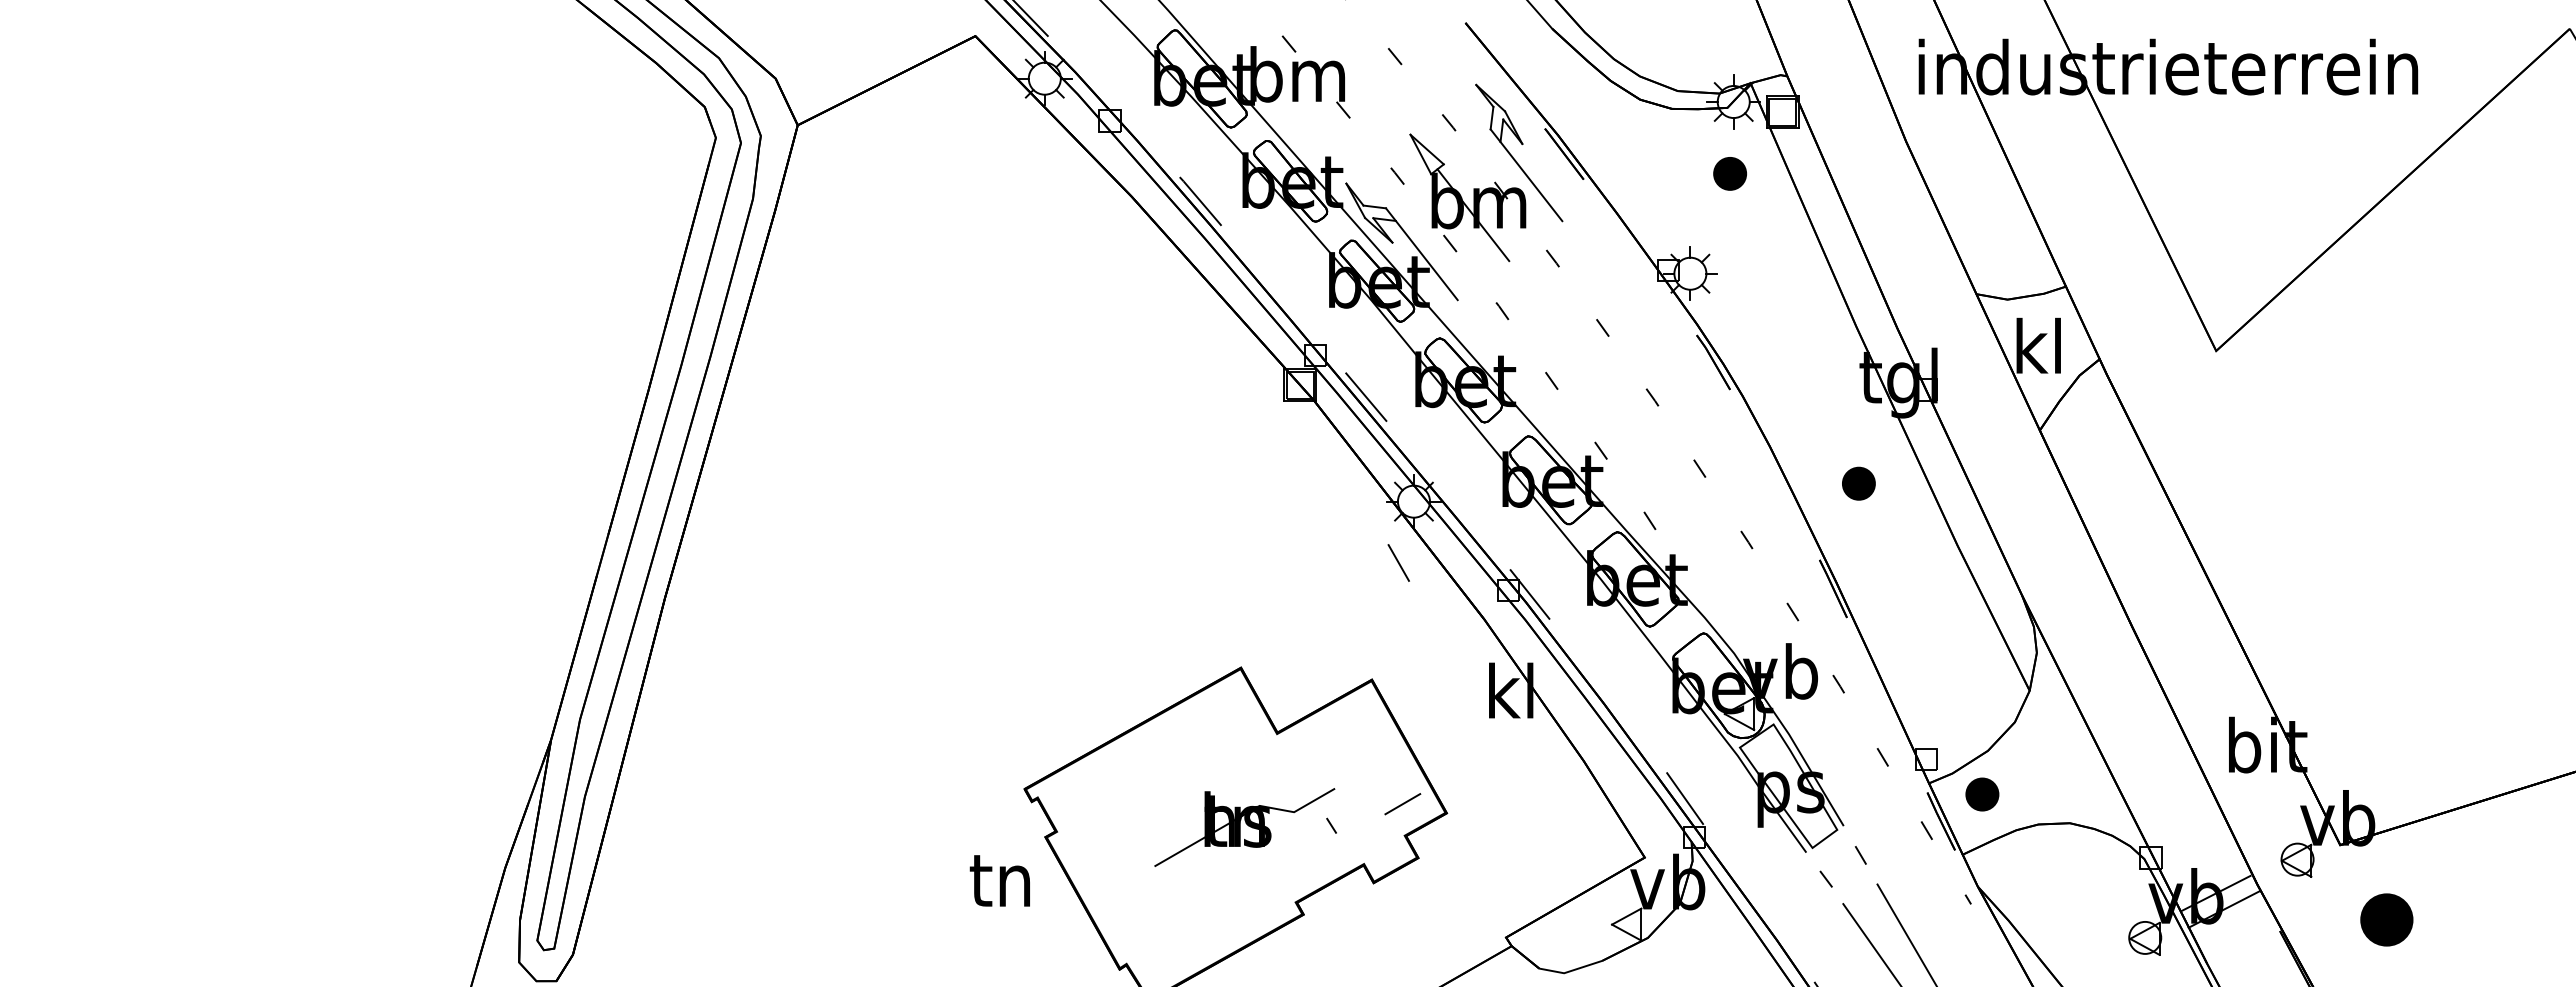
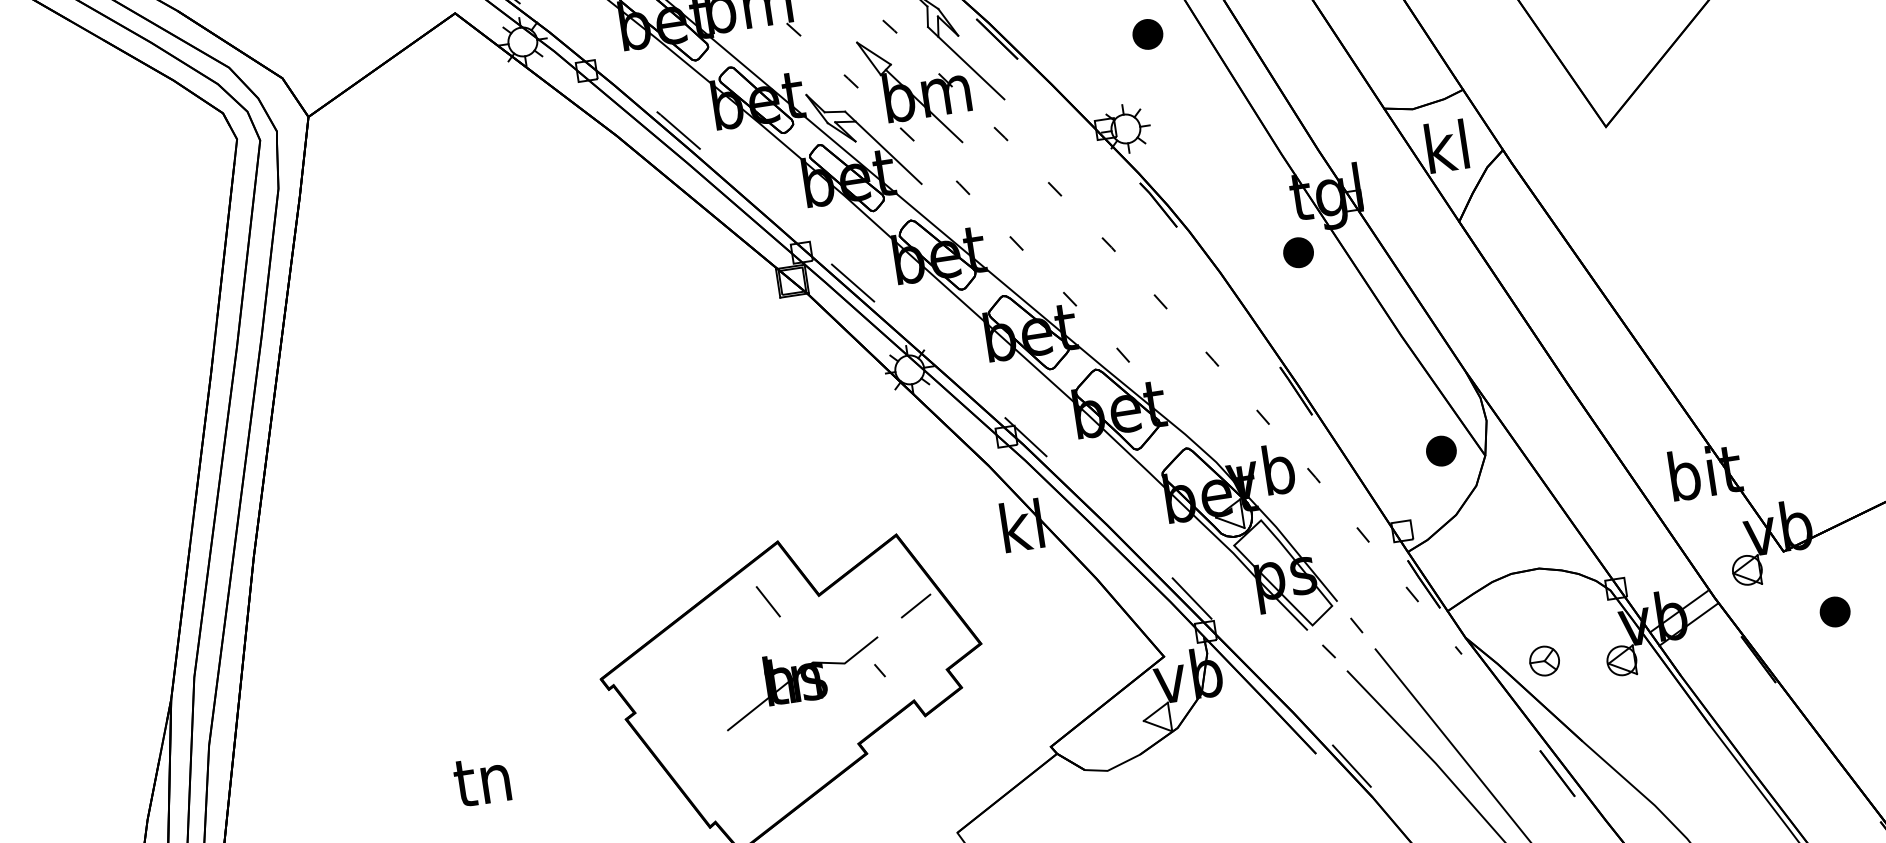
part: (1858, 483) -> (1298, 252), moved
line: (1398, 562) -> (768, 601), moved
part: (1982, 794) -> (1441, 451), moved
line: (1402, 804) -> (915, 606), moved
text: (999, 880) -> (481, 780), moved
part: (2386, 919) -> (1834, 611), size x0.62
part: (2060, 925) -> (1544, 661), added

